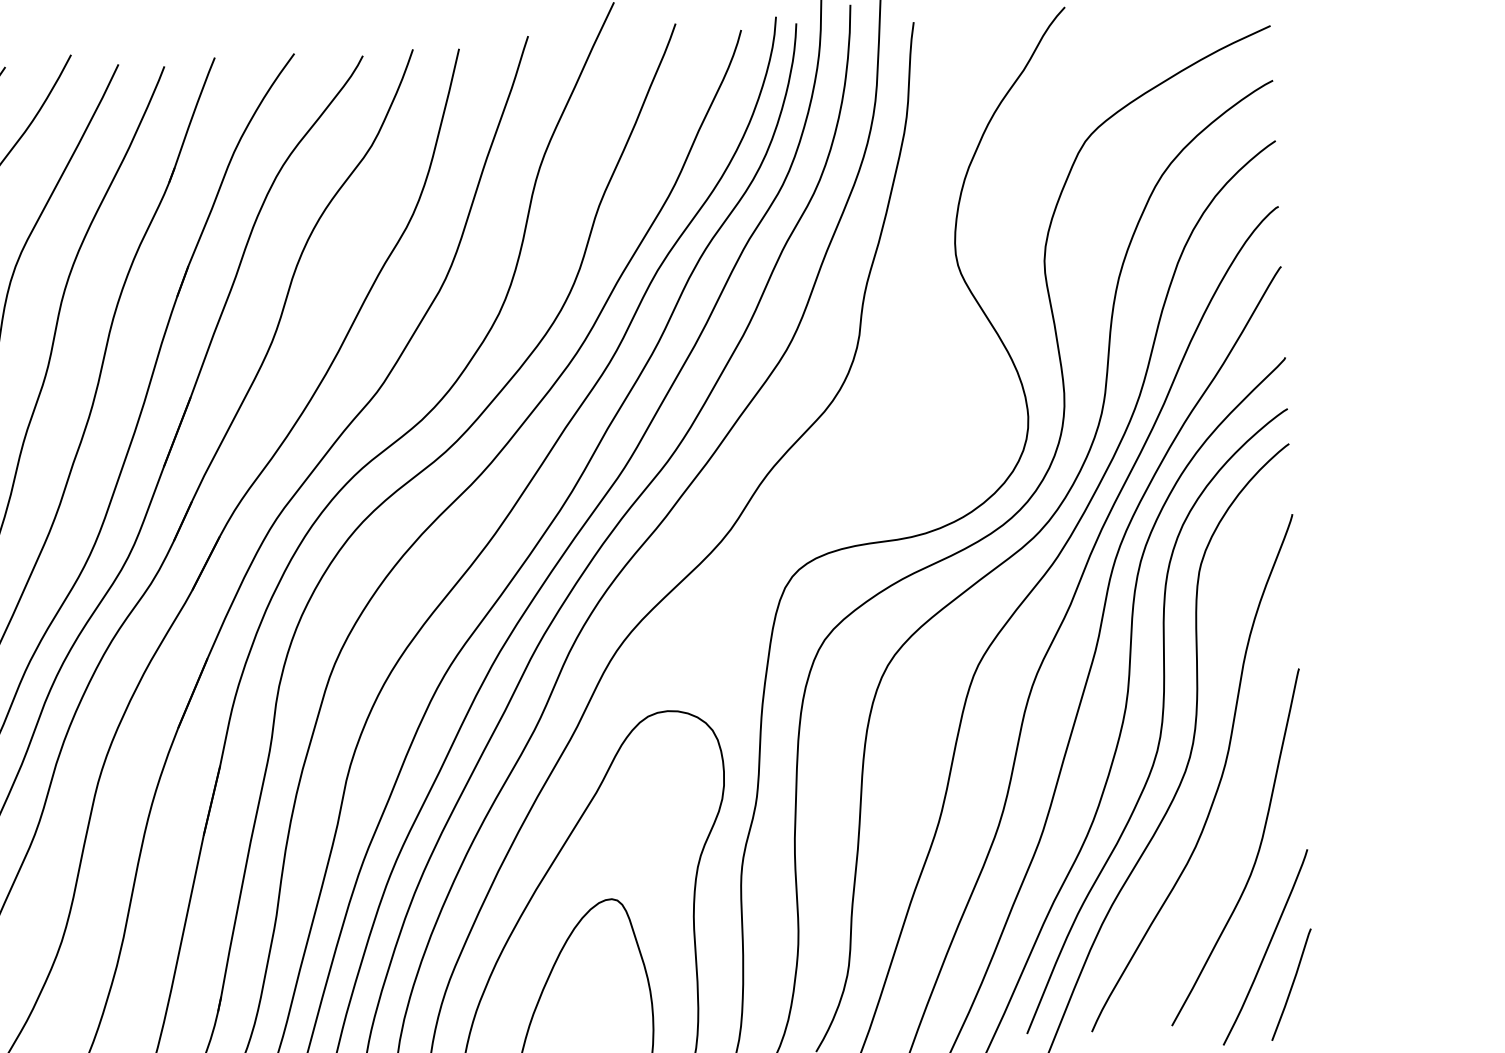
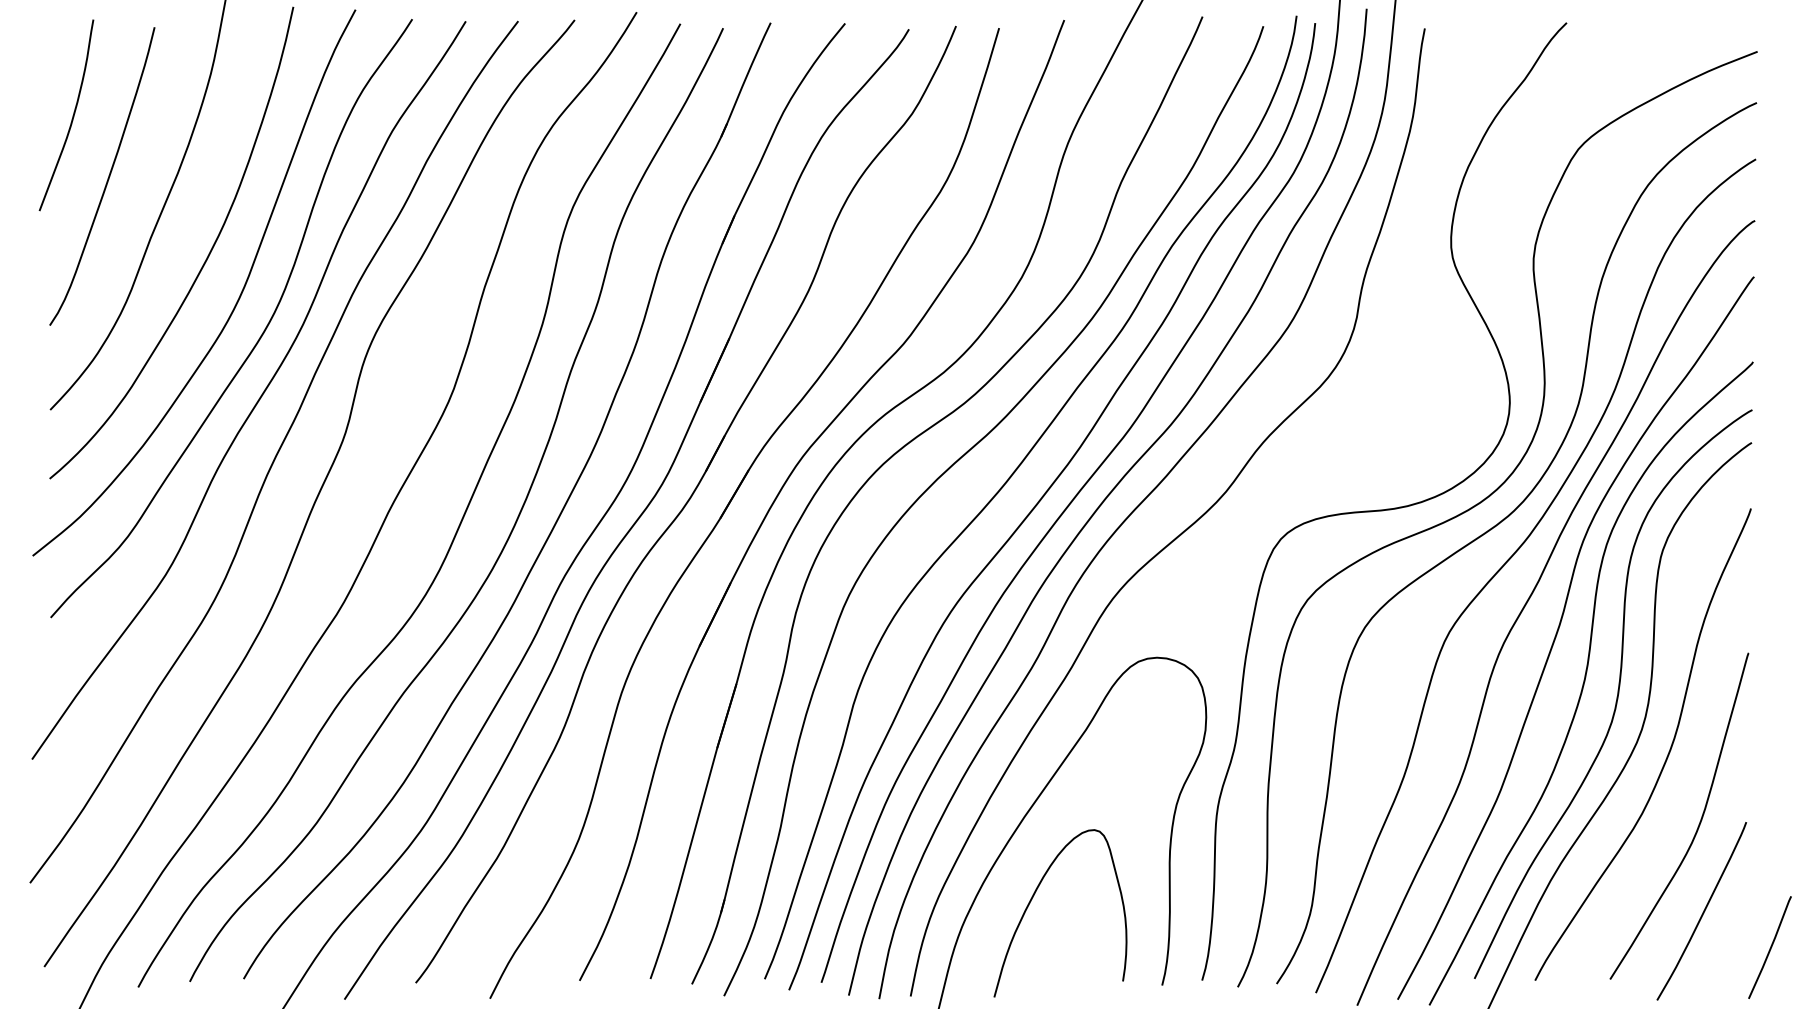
line: (1292, 984) -> (1770, 947), moved

